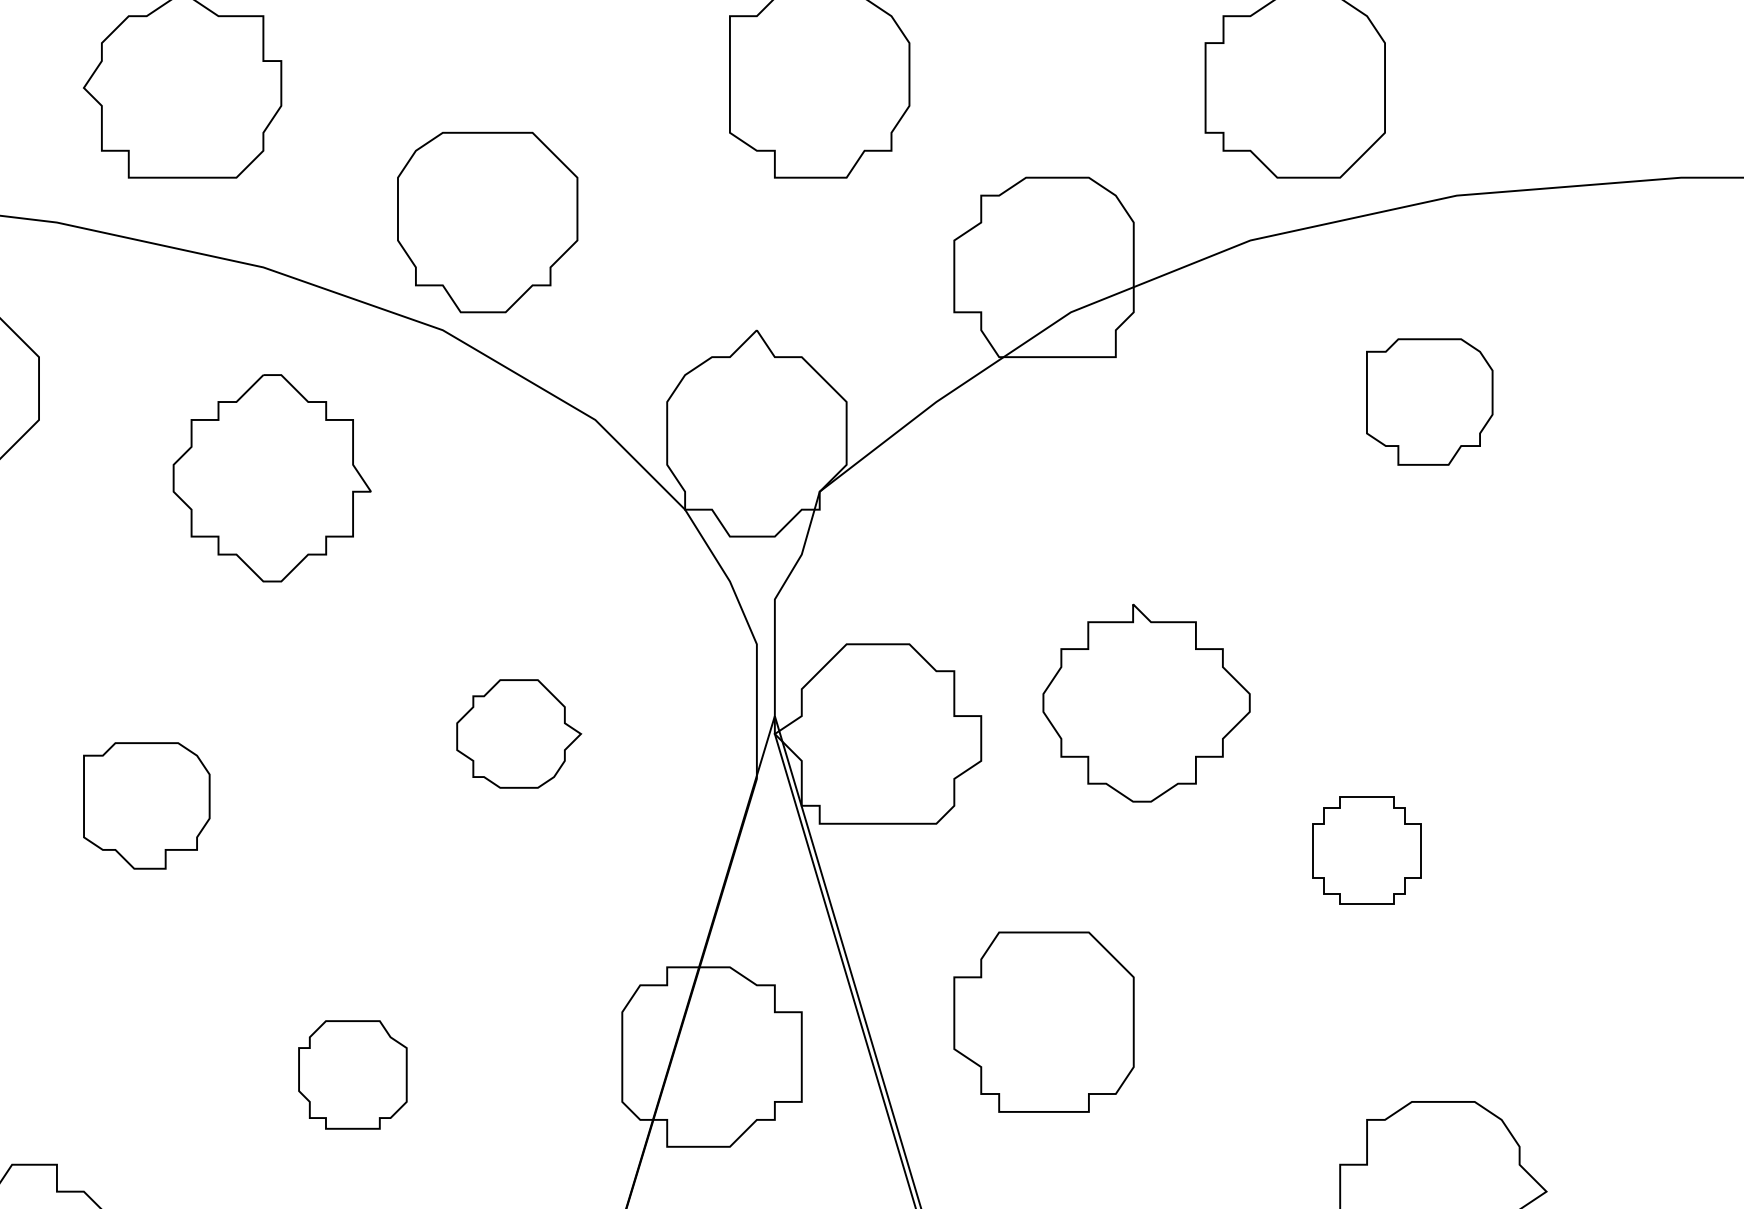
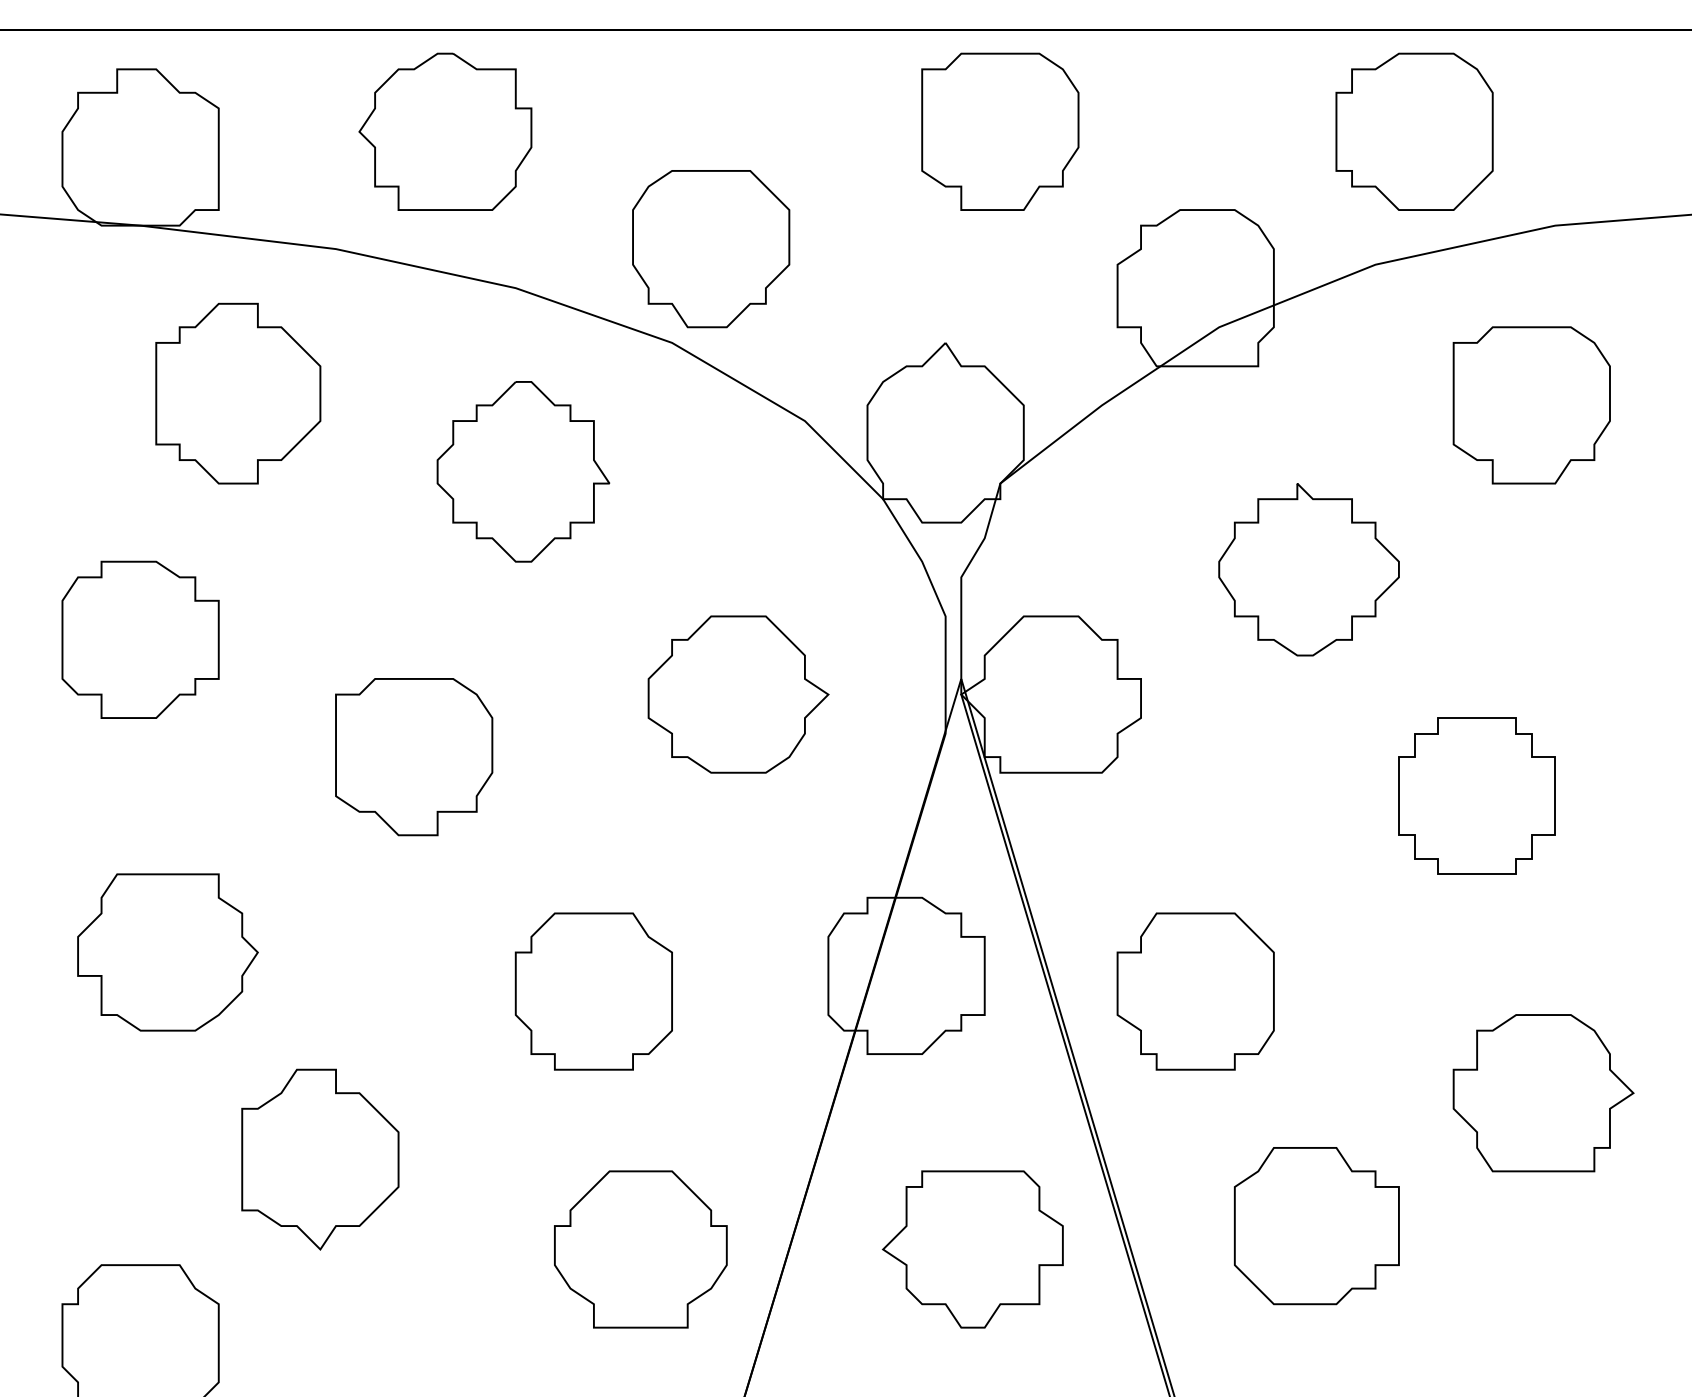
part: (1429, 402) -> (1531, 405), size x1.43
part: (1145, 702) -> (1308, 569), moved
part: (519, 733) -> (738, 694), size x1.67
part: (147, 806) -> (414, 757), size x1.43
part: (1366, 849) -> (1476, 795), size x1.67
part: (1043, 1022) -> (1195, 991), moved
part: (352, 1074) -> (593, 991), size x1.67

